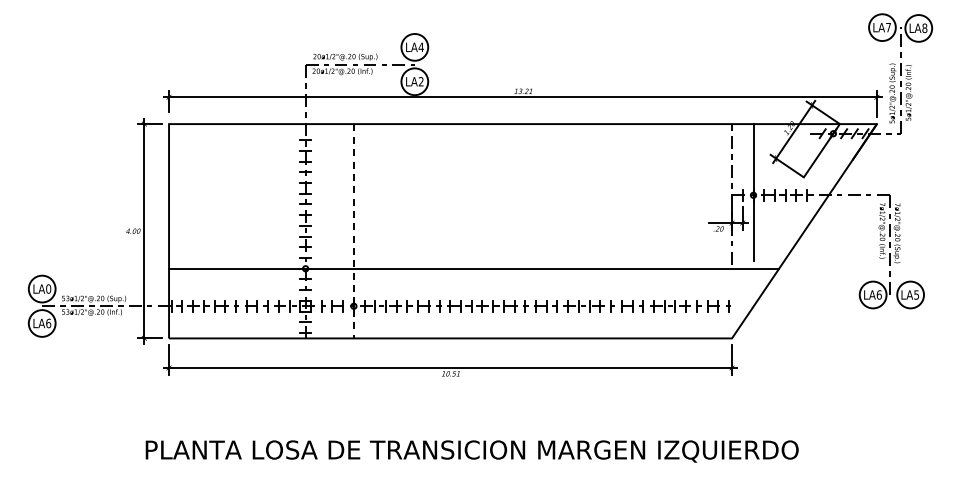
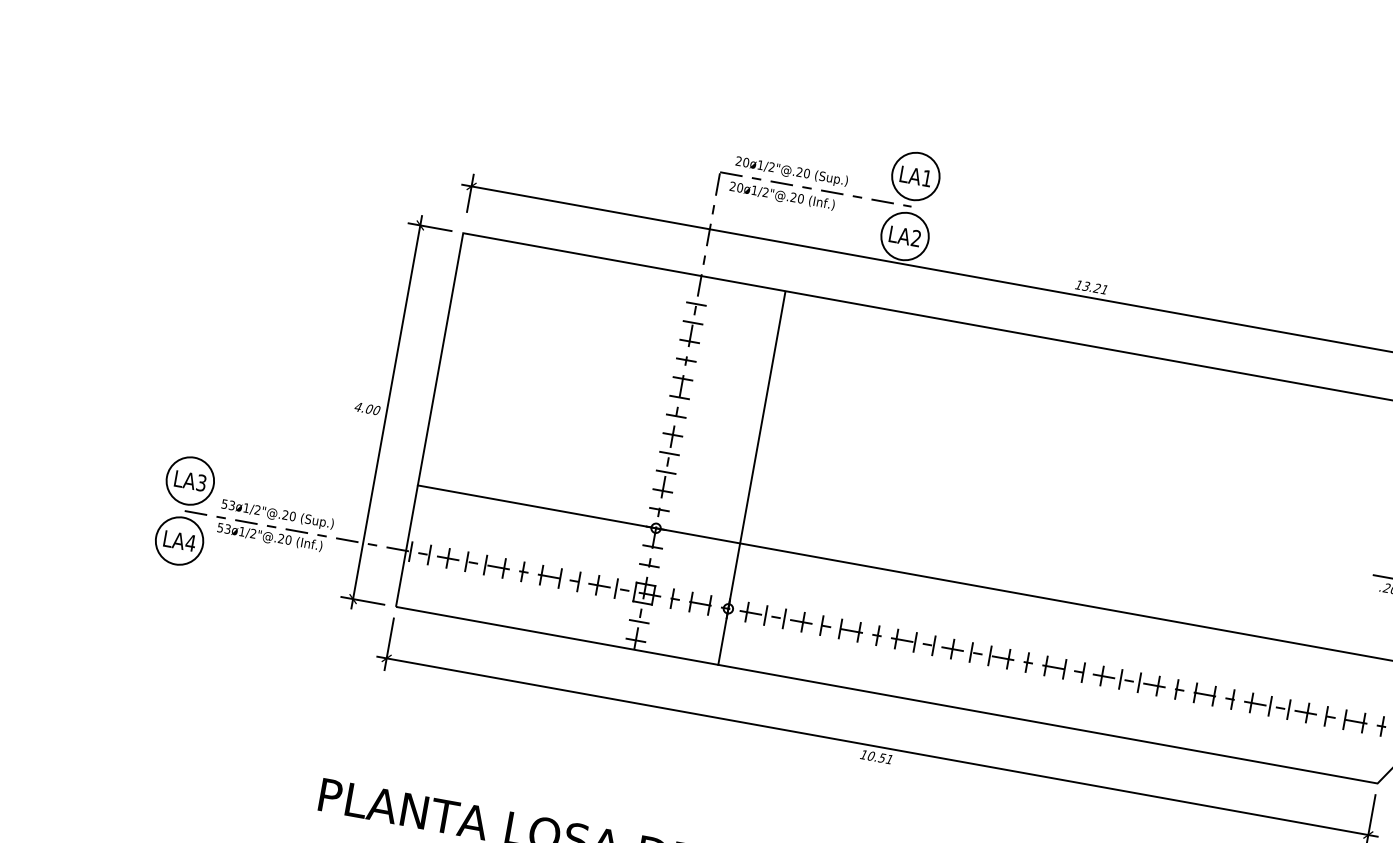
text: (420, 46) -> (926, 176), LA4 -> LA1
line: (353, 231) -> (751, 478), dashed -> solid
text: (48, 288) -> (201, 482), LA0 -> LA3
text: (48, 323) -> (190, 543), LA6 -> LA4

